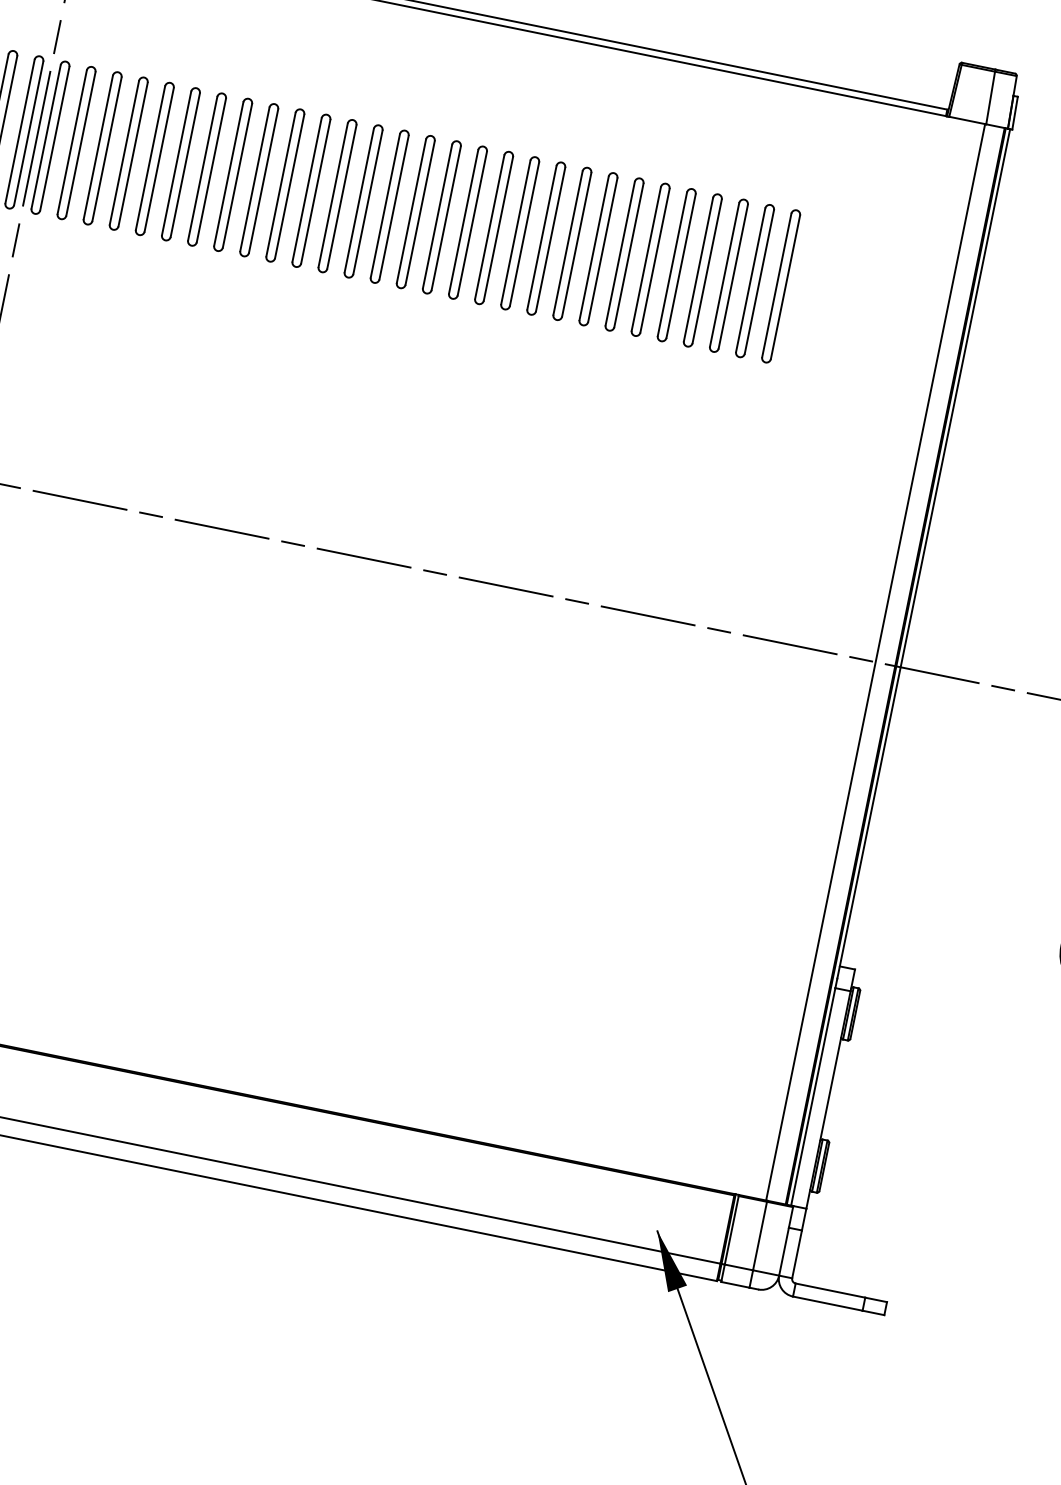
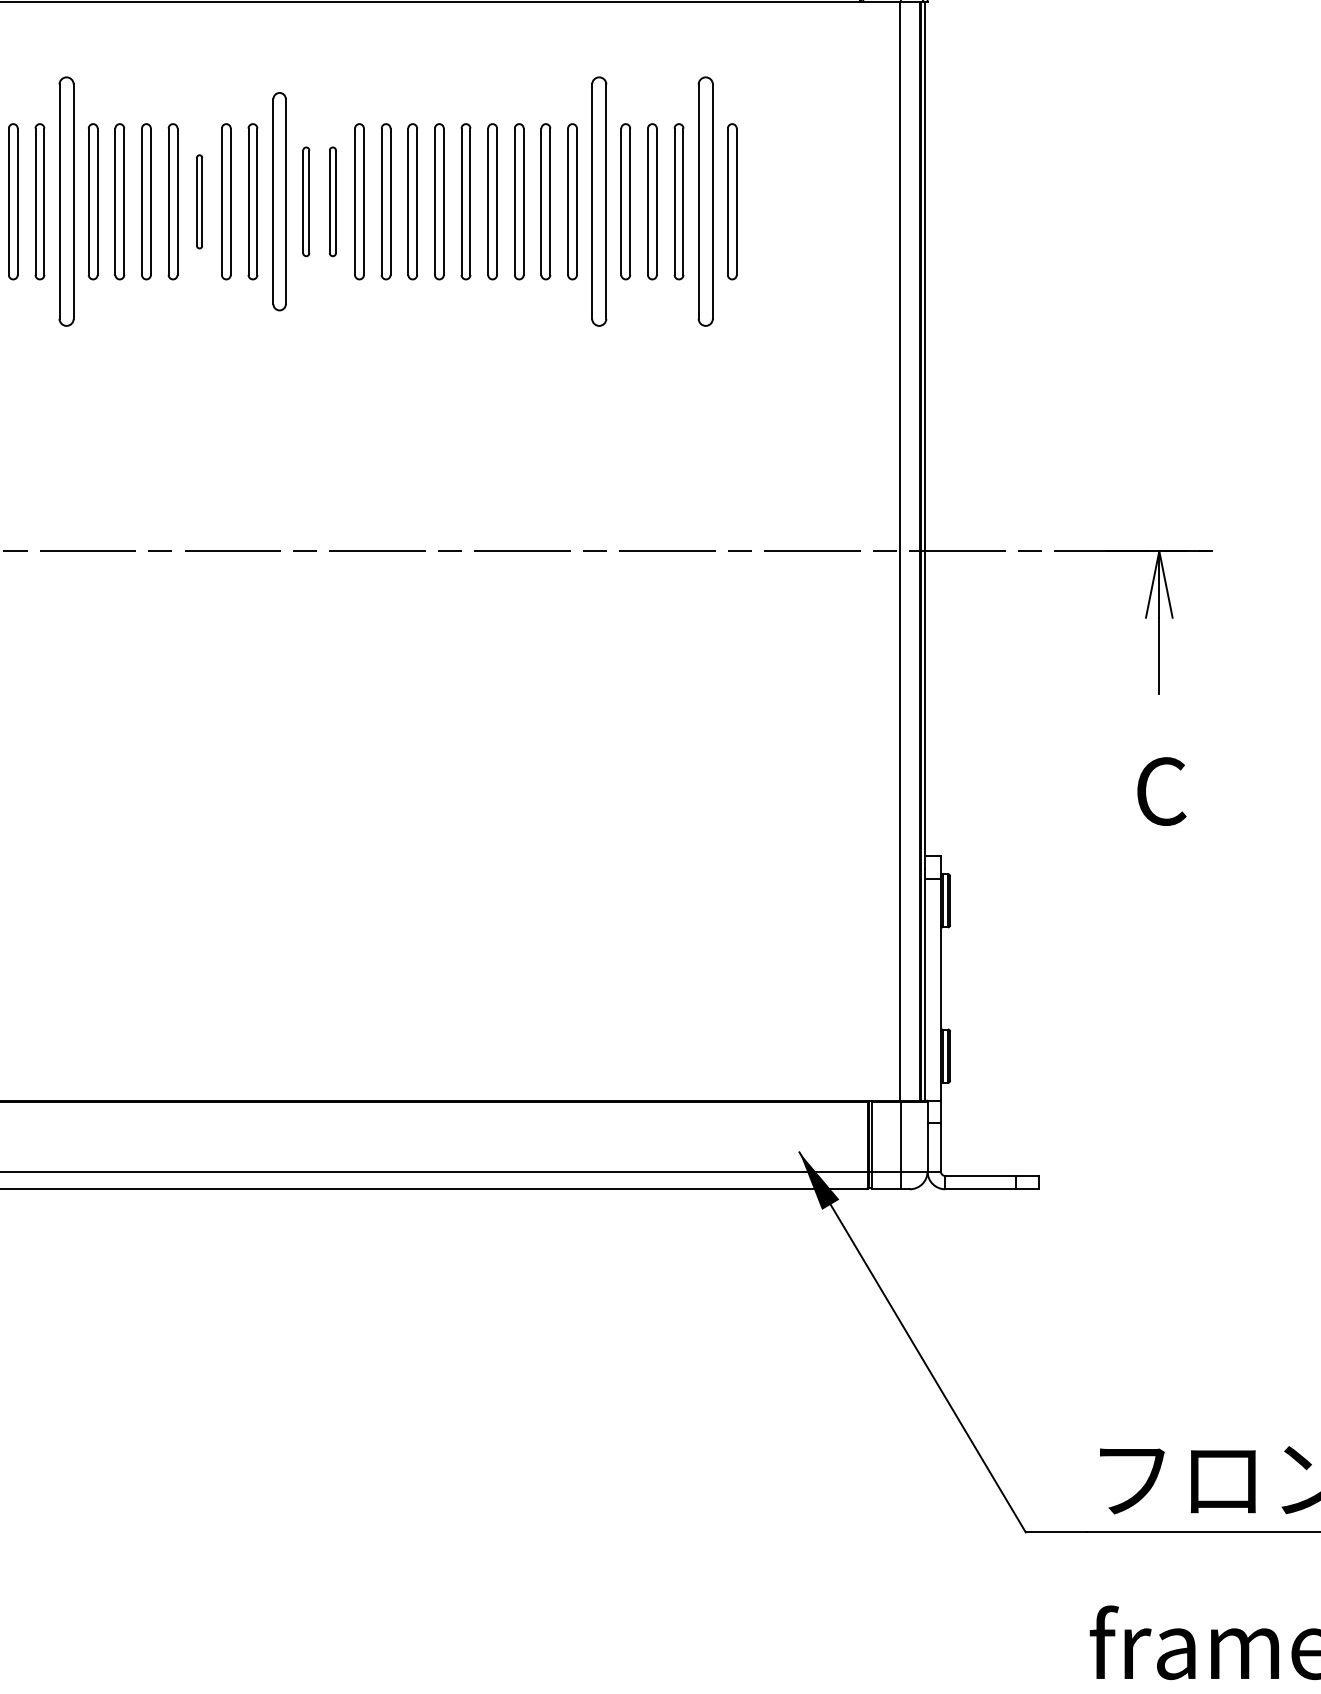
part: (128, 153) -> (66, 201), size x1.6
part: (259, 179) -> (199, 201), size x0.6
part: (337, 195) -> (279, 201), size x1.4
part: (363, 201) -> (306, 201), size x0.7
part: (389, 206) -> (332, 201), size x0.7
part: (650, 259) -> (598, 201), size x1.6
part: (754, 280) -> (705, 201), size x1.6

